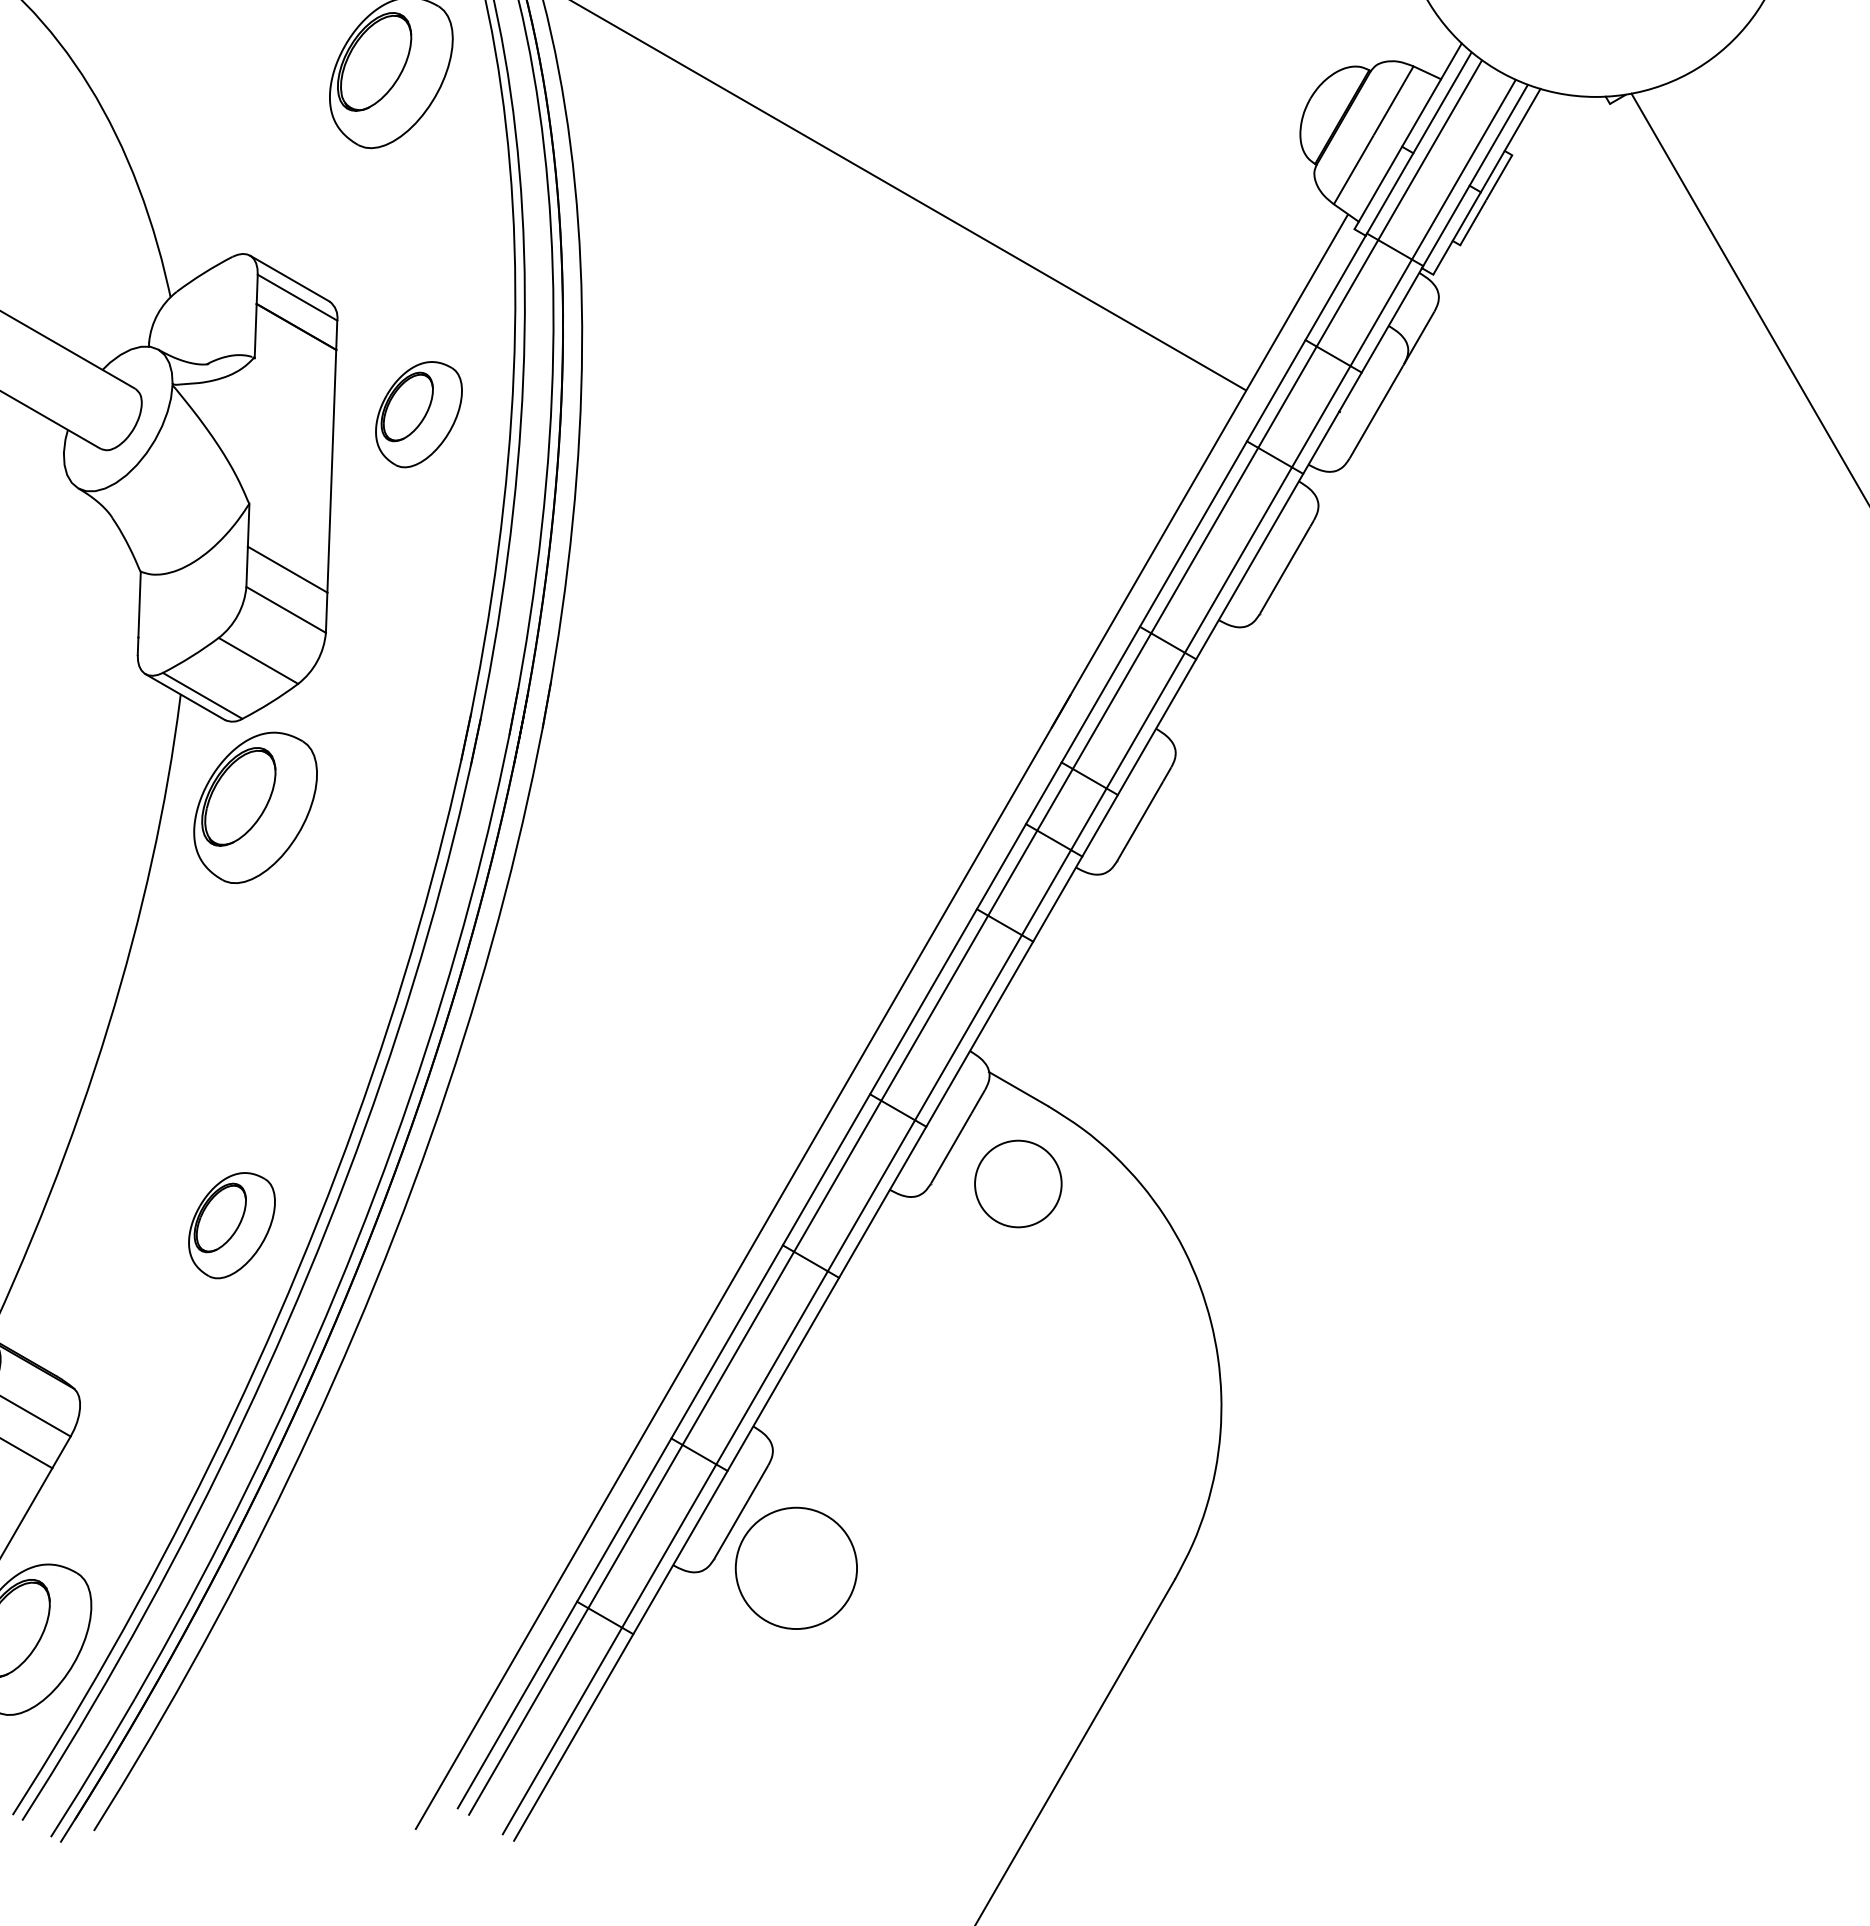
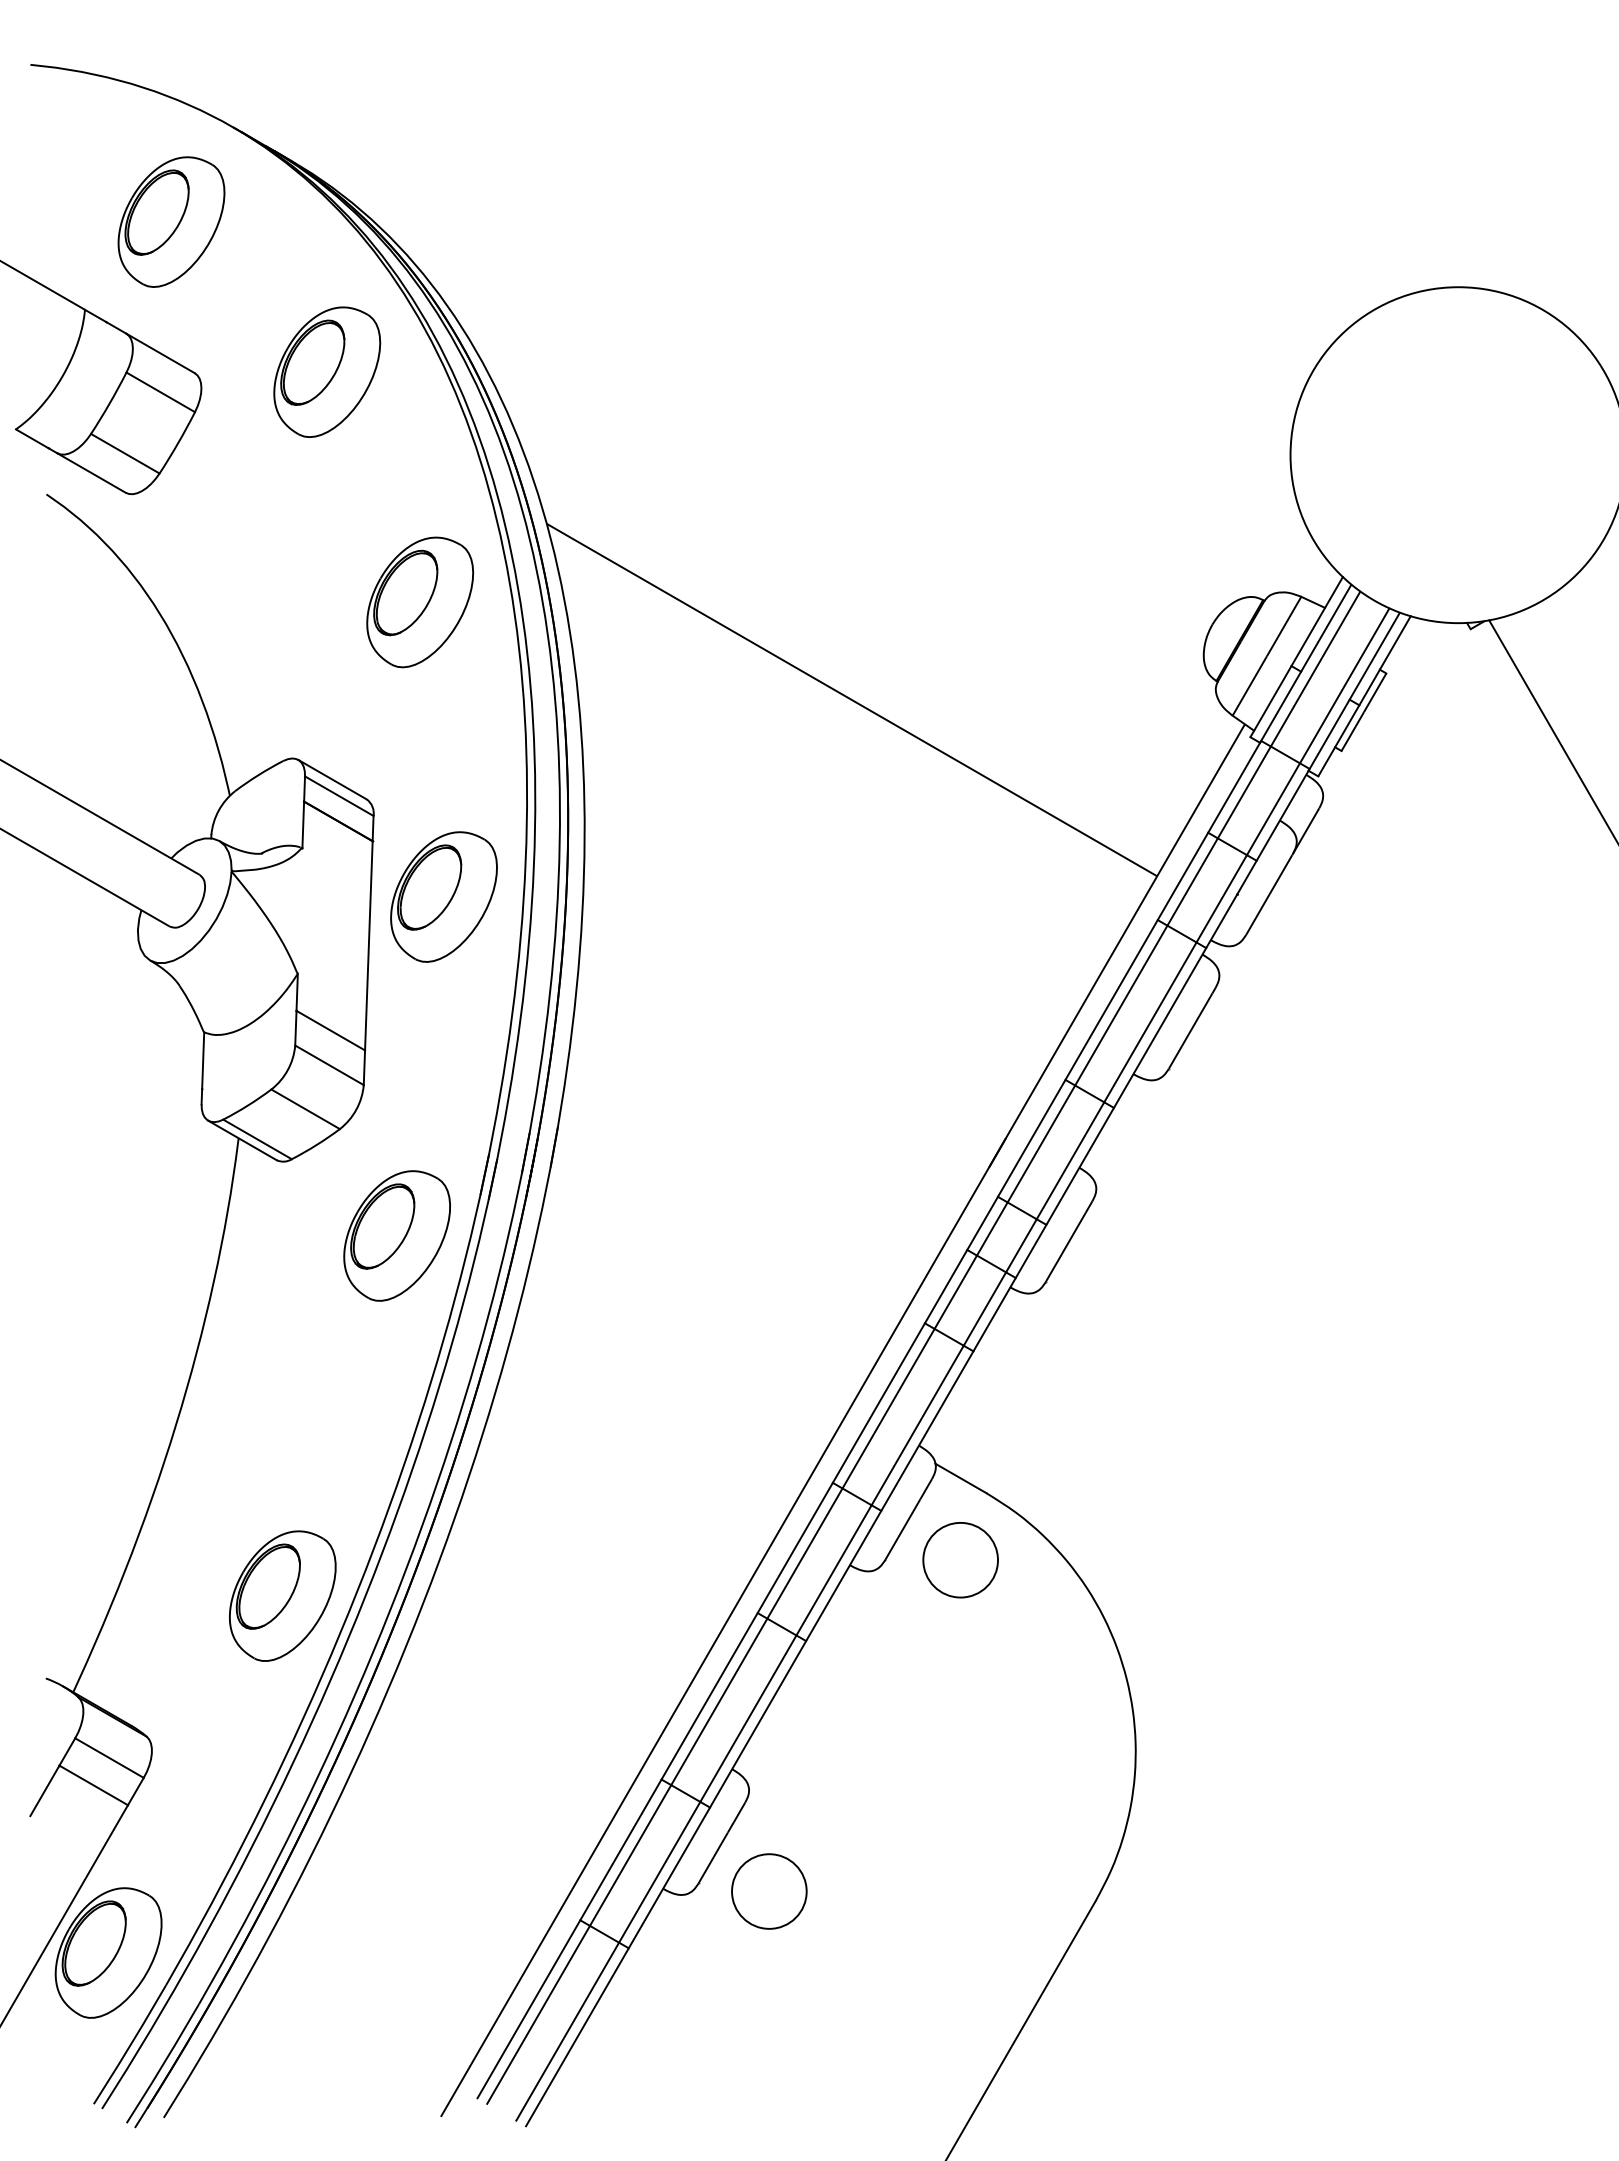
part: (418, 414) -> (443, 896), size x1.43
part: (254, 807) -> (396, 1235), moved
part: (231, 1224) -> (282, 1595), size x1.43
circle: (796, 1568) -> (769, 1891), size x0.71

